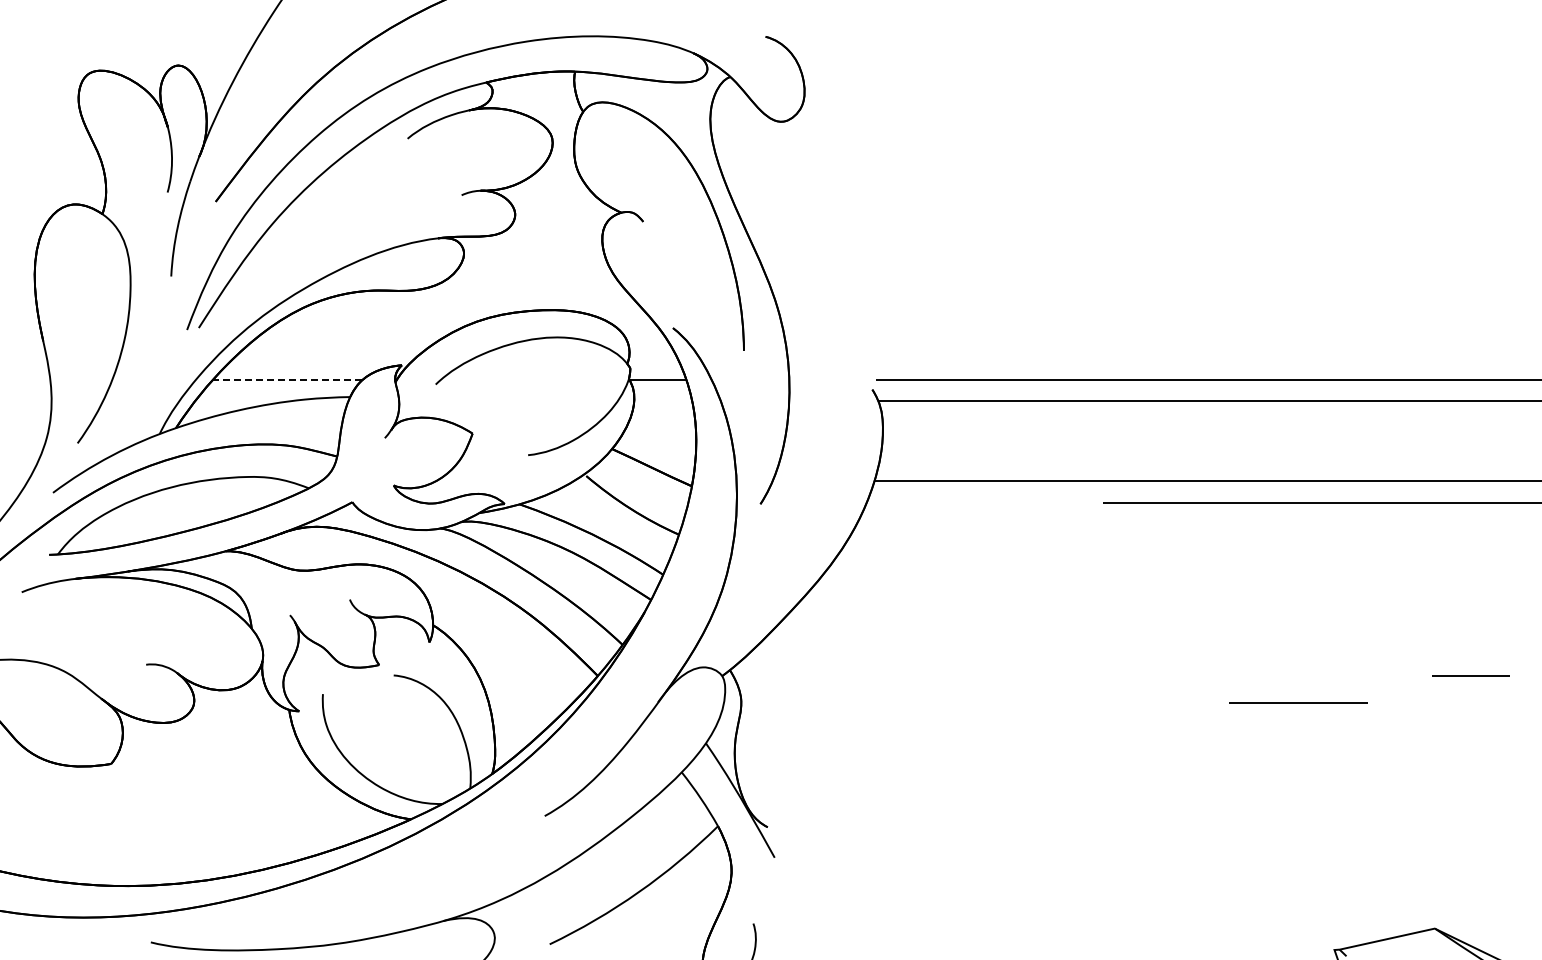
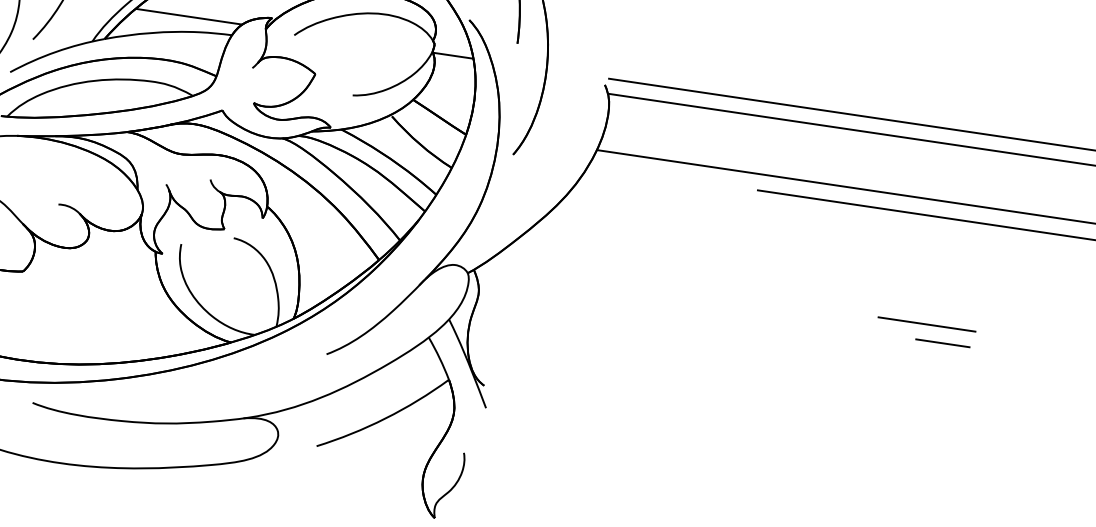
line: (287, 380) -> (189, 16), dashed -> solid
line: (1470, 675) -> (942, 342), moved
line: (1298, 702) -> (927, 323), moved

